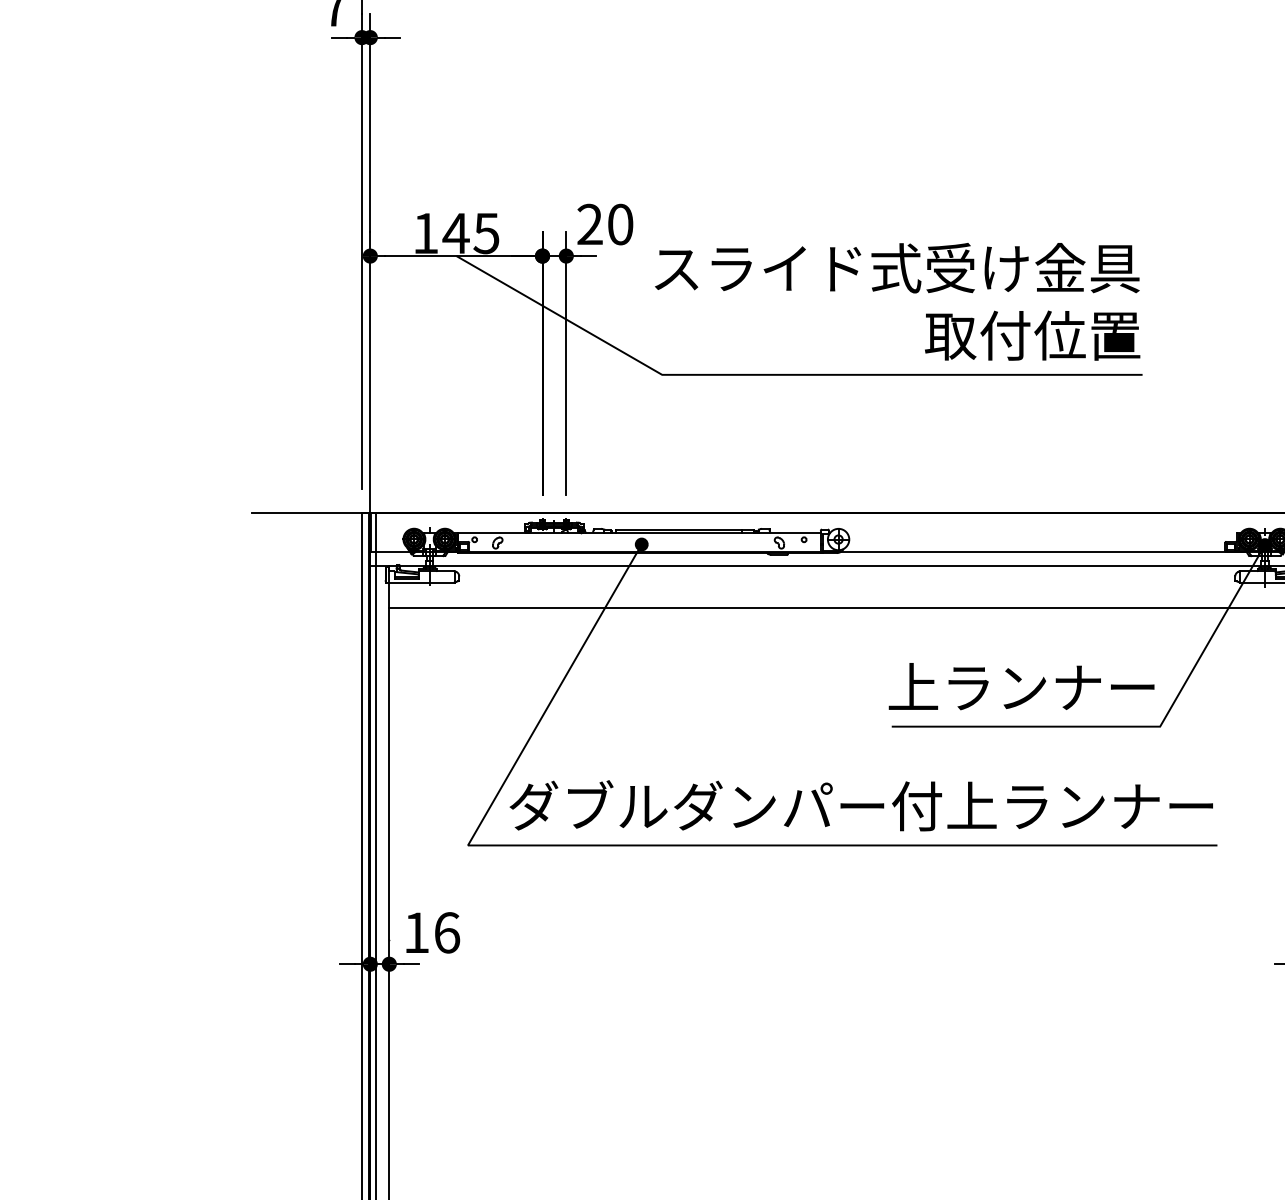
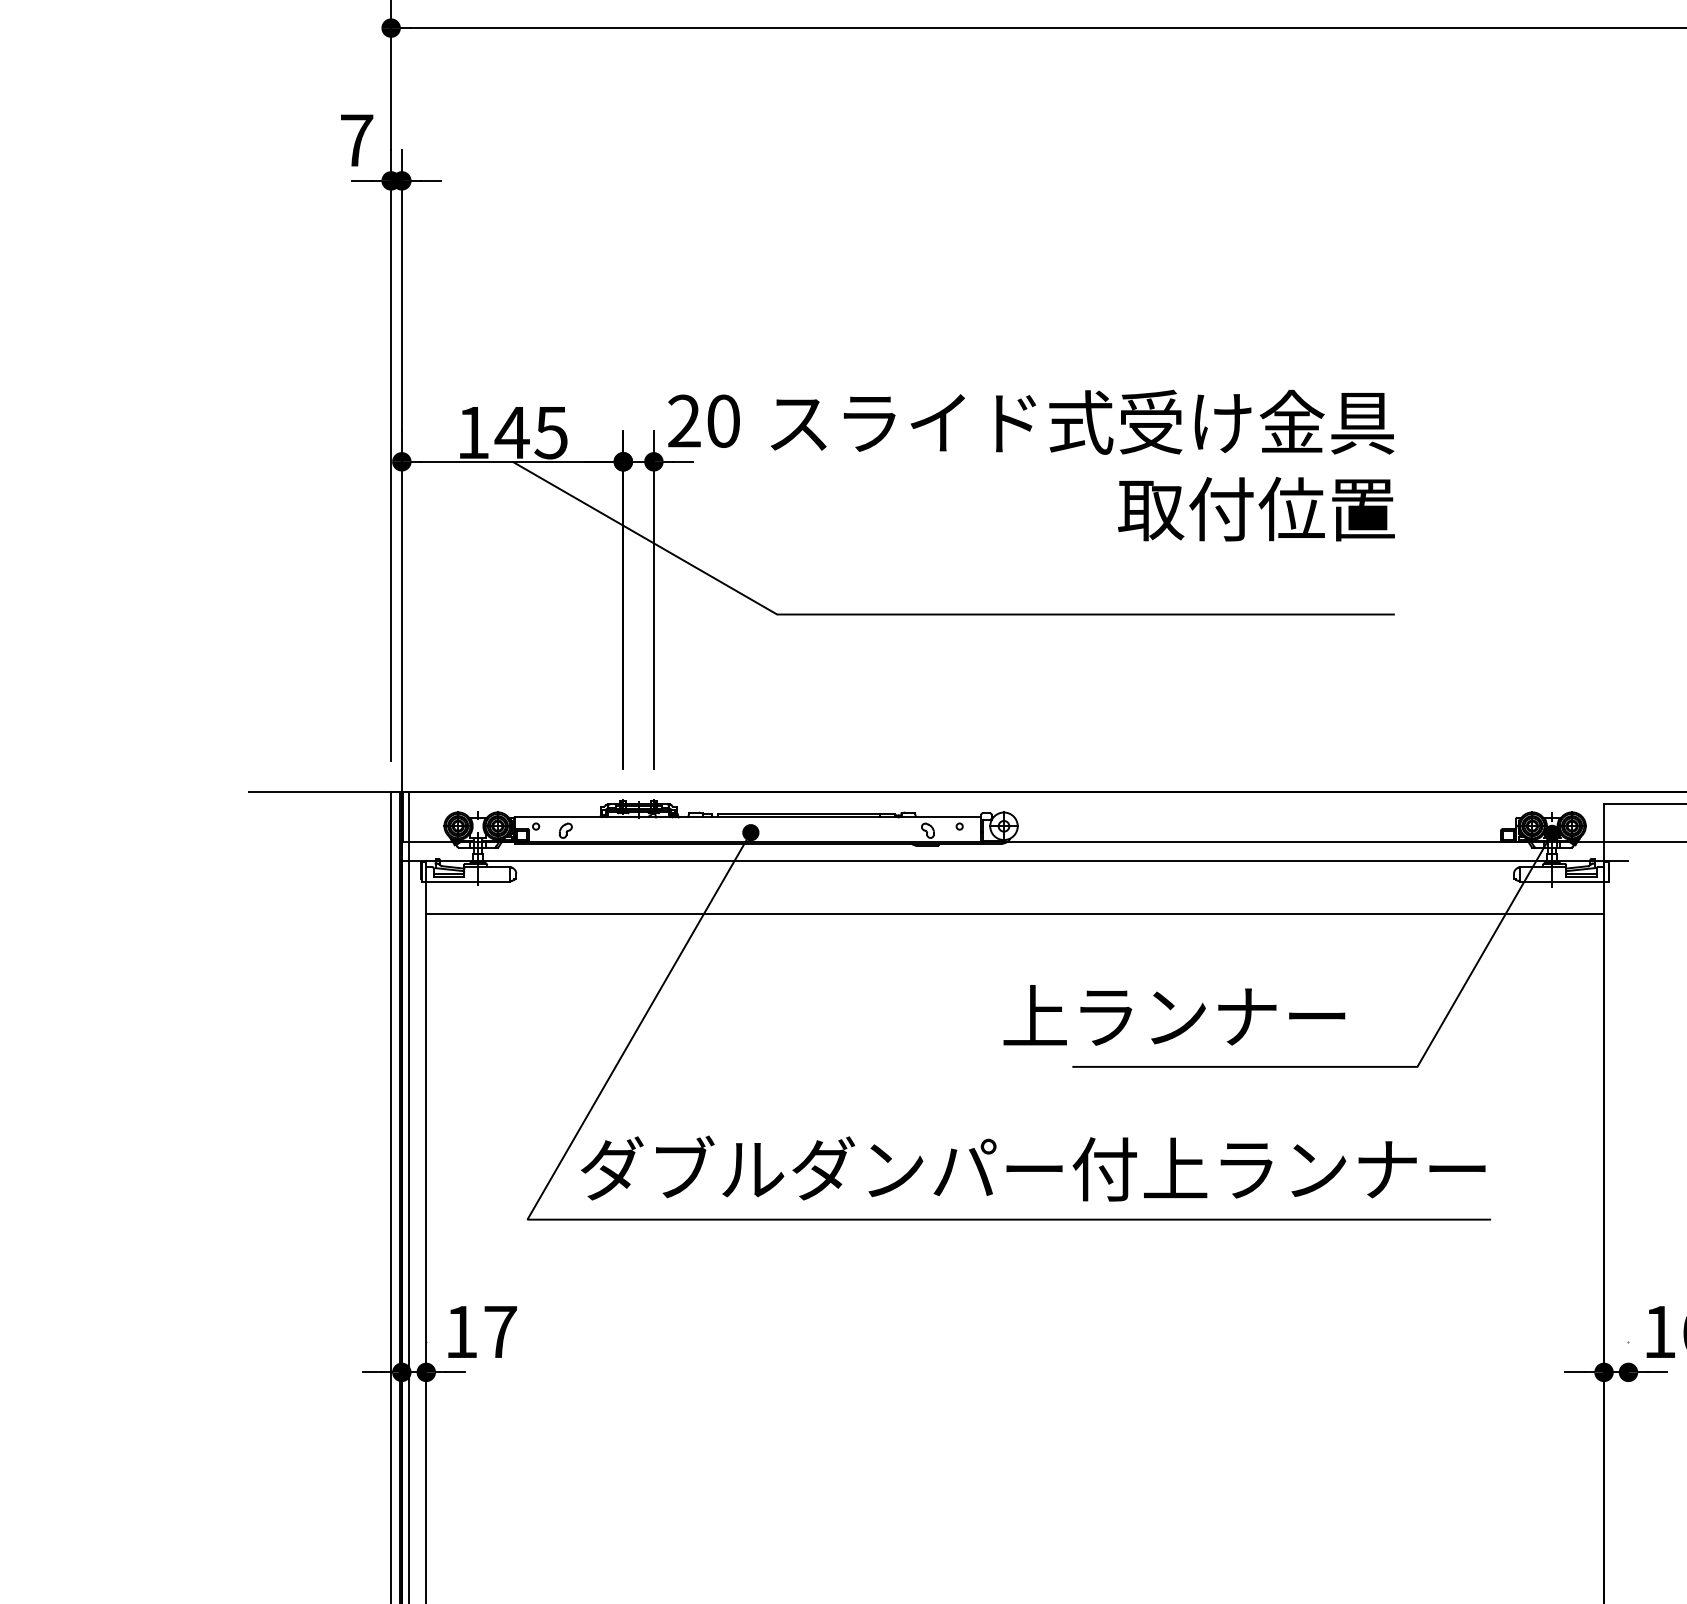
text: (897, 301) -> (1082, 465), moved
text: (1021, 686) -> (1174, 1015), moved
text: (447, 932) -> (500, 1331), 16 -> 17

